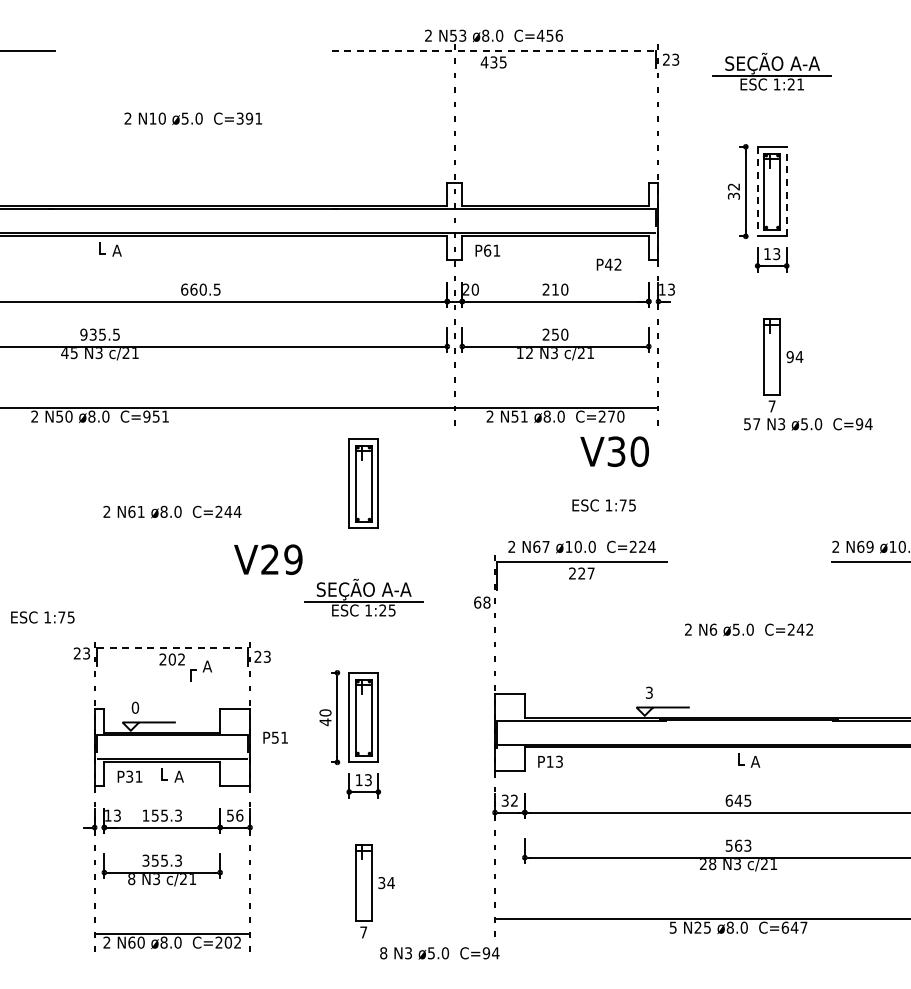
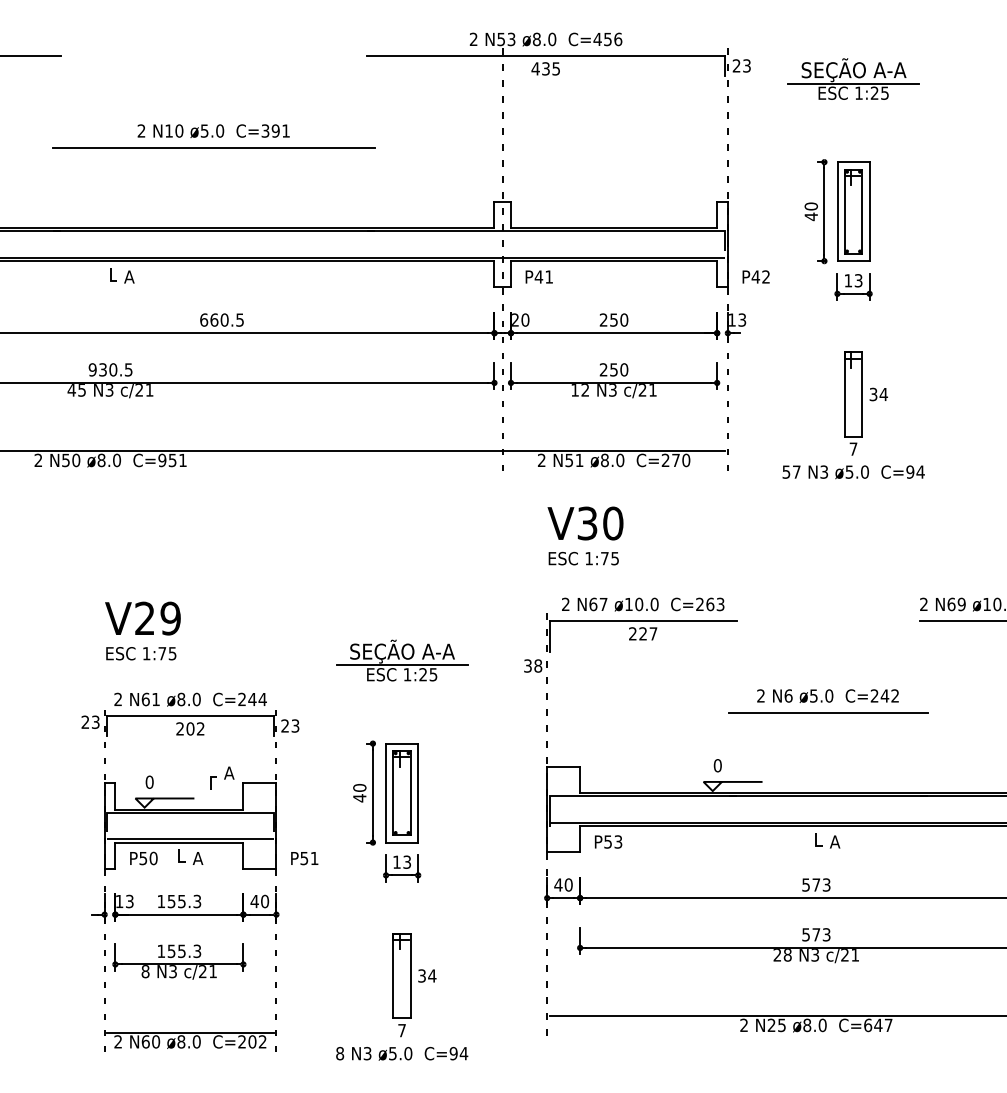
line: (494, 51) -> (546, 56), dashed -> solid
text: (800, 84) -> (884, 93), 1:21 -> 1:25
line: (193, 133) -> (213, 147), added
text: (733, 191) -> (810, 211), 32 -> 40
line: (757, 191) -> (837, 211), dashed -> solid
line: (786, 191) -> (869, 211), dashed -> solid
text: (487, 250) -> (538, 276), P61 -> P41
text: (608, 264) -> (755, 276), moved
text: (555, 289) -> (614, 319), 210 -> 250
text: (102, 334) -> (113, 369), 935.5 -> 930.5
text: (789, 356) -> (872, 393), 94 -> 34
text: (808, 424) -> (853, 472), moved
text: (614, 451) -> (585, 523), moved
part: (363, 483) -> (401, 534), removed
text: (603, 505) -> (583, 558), moved
text: (172, 511) -> (190, 699), moved
text: (647, 546) -> (715, 603), C=224 -> C=263
text: (268, 559) -> (143, 618), moved
text: (477, 602) -> (527, 665), 68 -> 38
text: (42, 617) -> (140, 653), moved
line: (749, 644) -> (828, 712), added
line: (172, 648) -> (190, 716), dashed -> solid
part: (200, 670) -> (221, 777), moved
text: (649, 692) -> (717, 765), 3 -> 0
text: (275, 737) -> (304, 858), moved
text: (549, 761) -> (607, 841), P13 -> P53
text: (134, 776) -> (148, 858), P31 -> P50
text: (509, 800) -> (563, 884), 32 -> 40
text: (738, 800) -> (816, 884), 645 -> 573
text: (234, 815) -> (259, 901), 56 -> 40
text: (738, 845) -> (816, 934), 563 -> 573
text: (145, 860) -> (160, 951), 355.3 -> 155.3
text: (672, 927) -> (743, 1025), 5 -> 2
text: (439, 953) -> (401, 1053), moved

